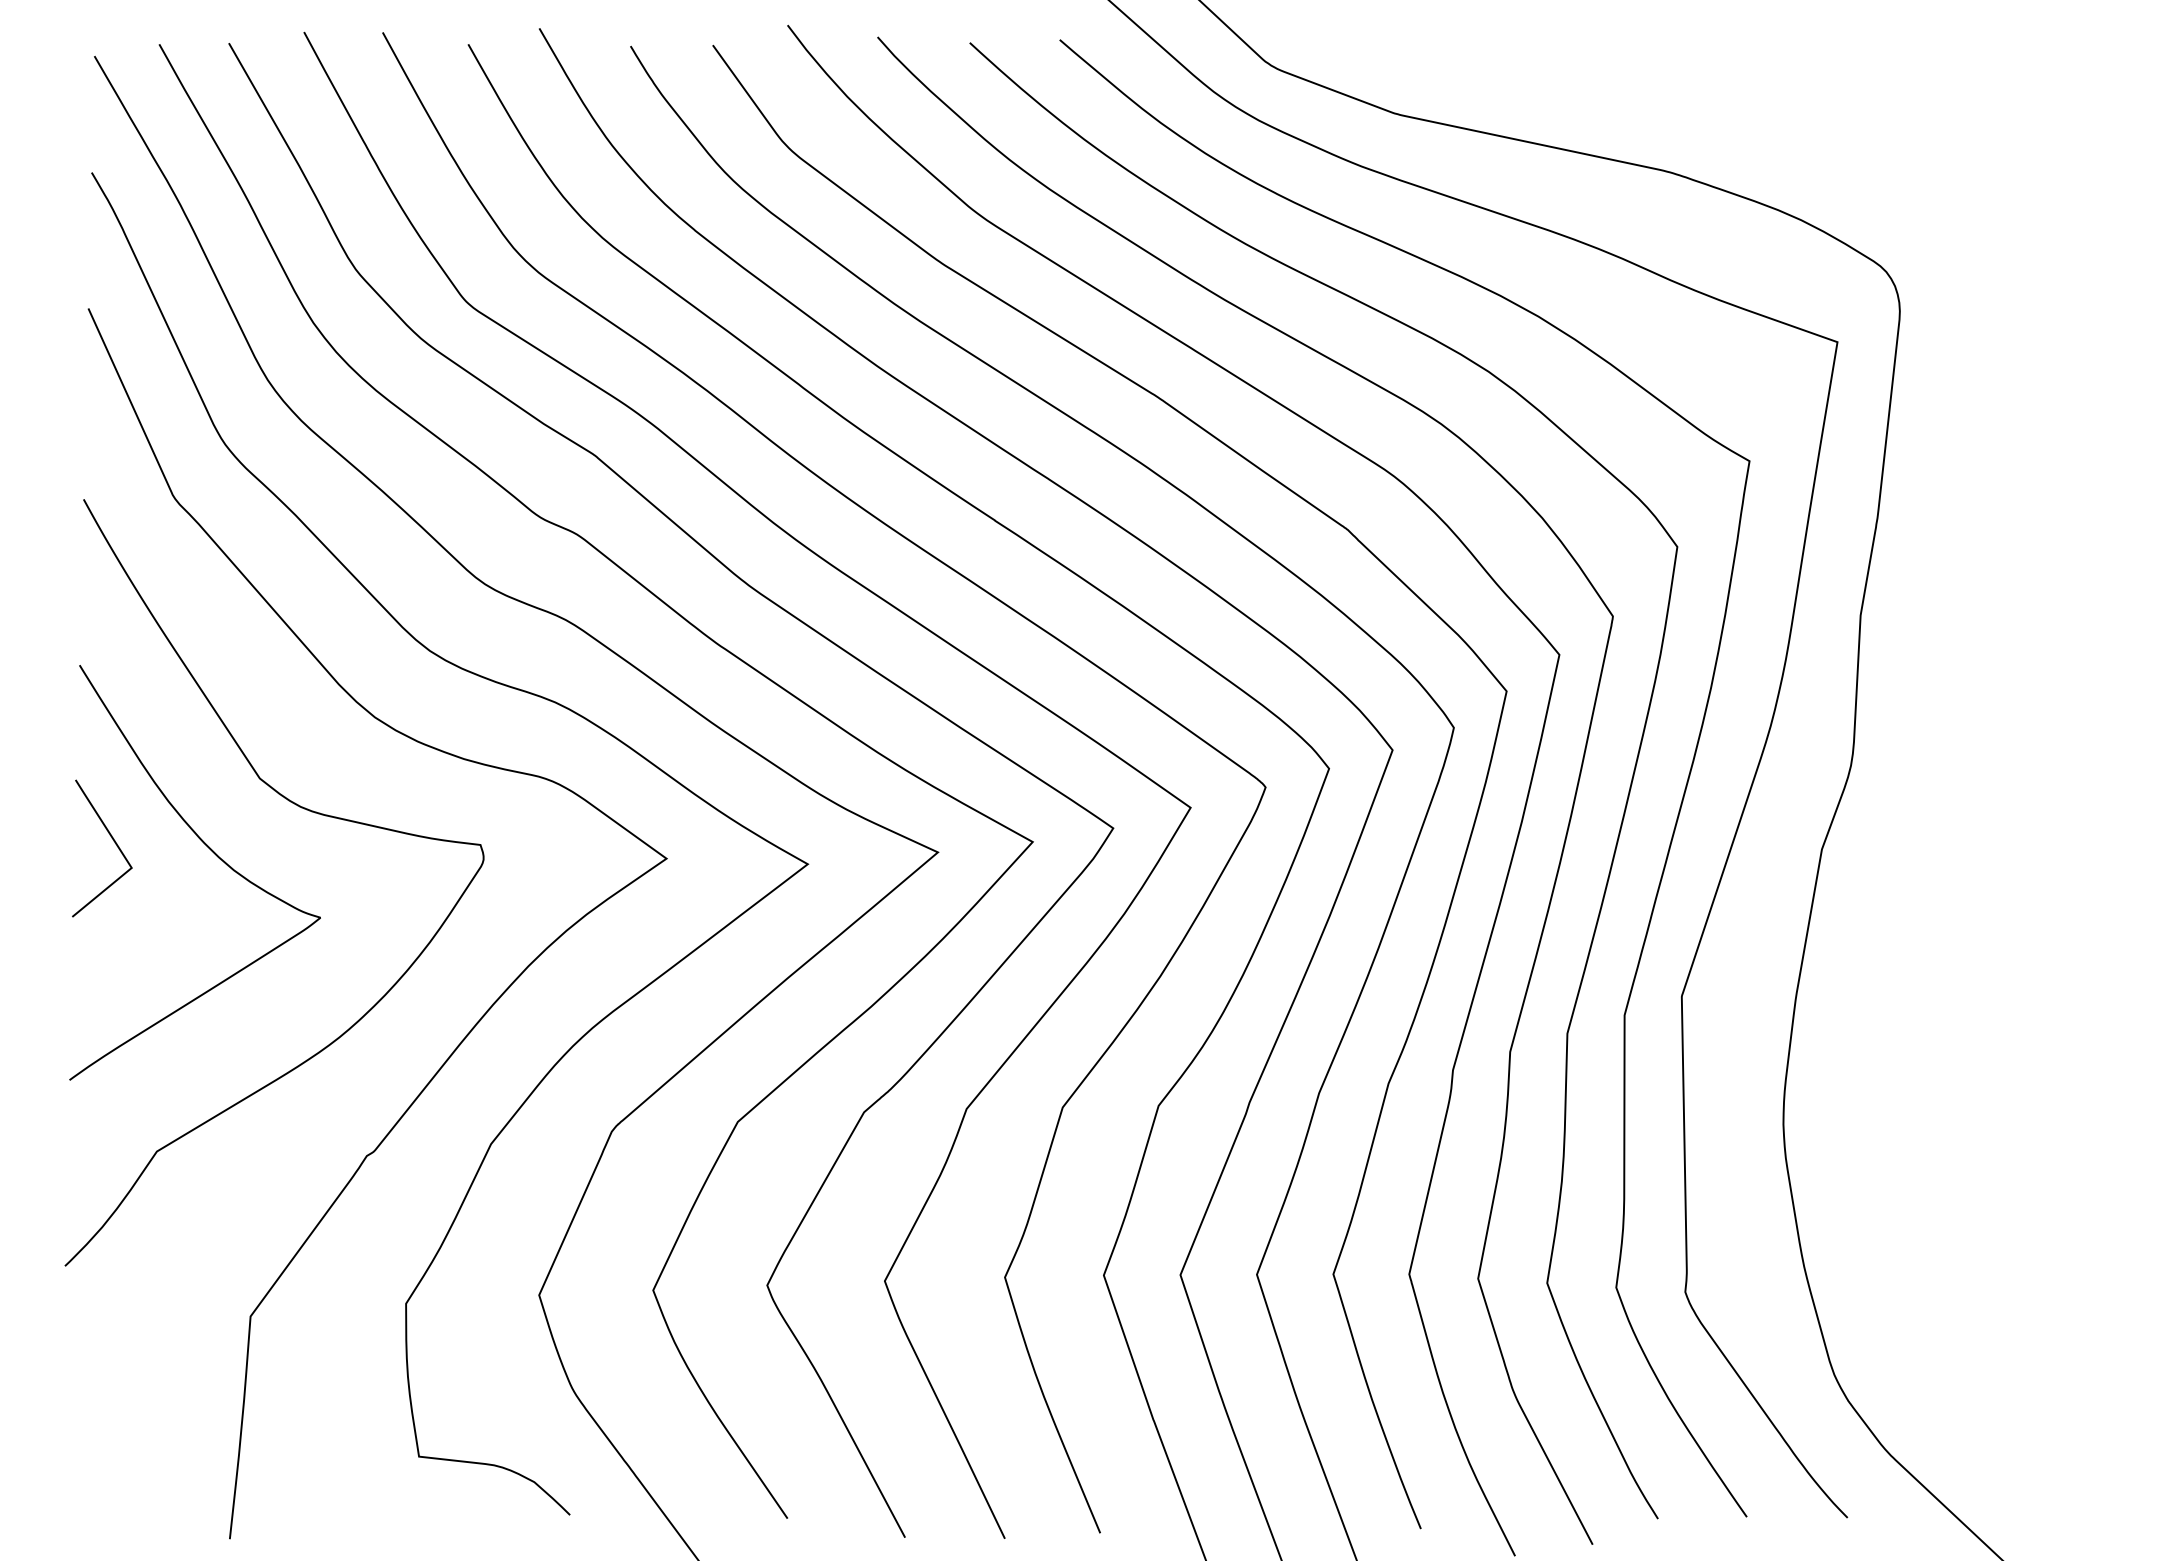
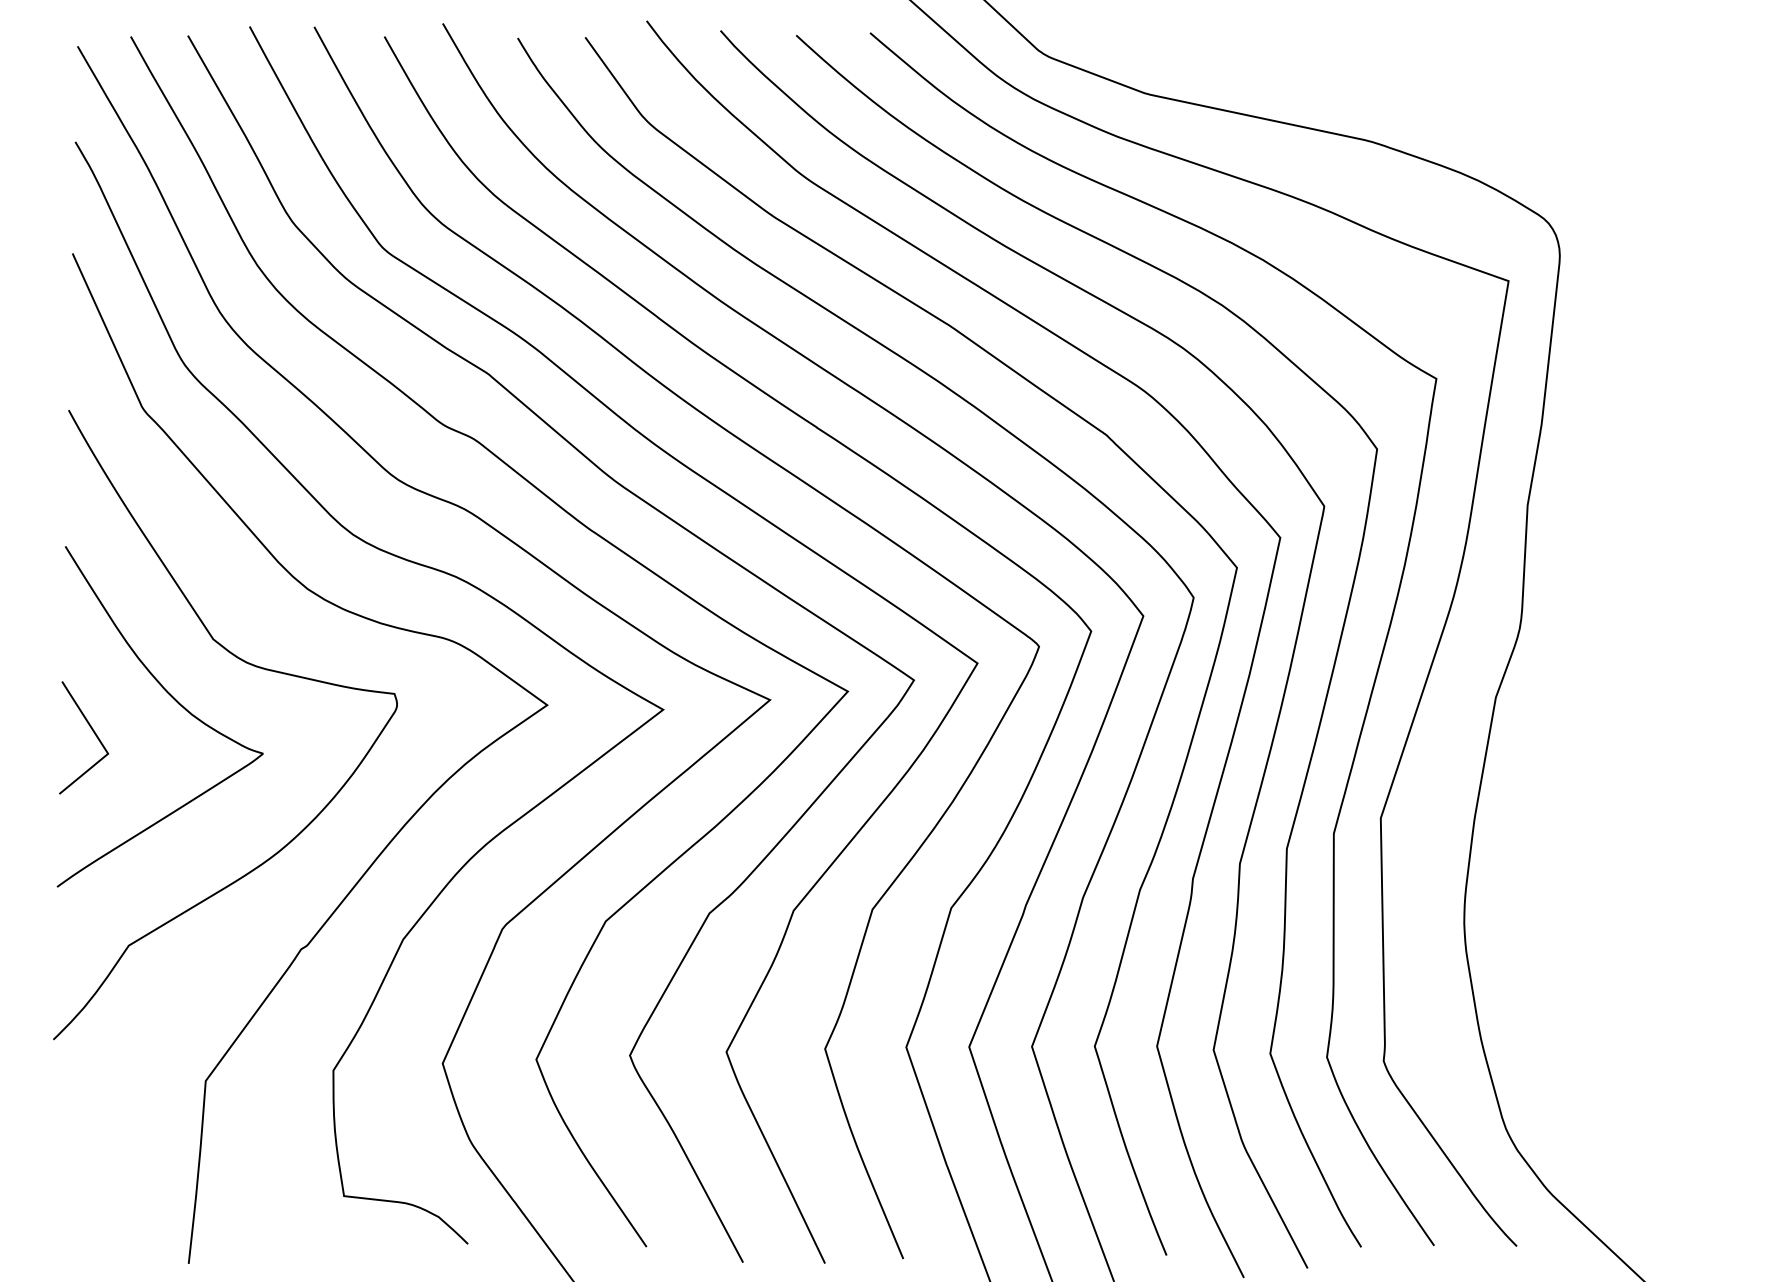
line: (112, 840) -> (92, 731), moved

